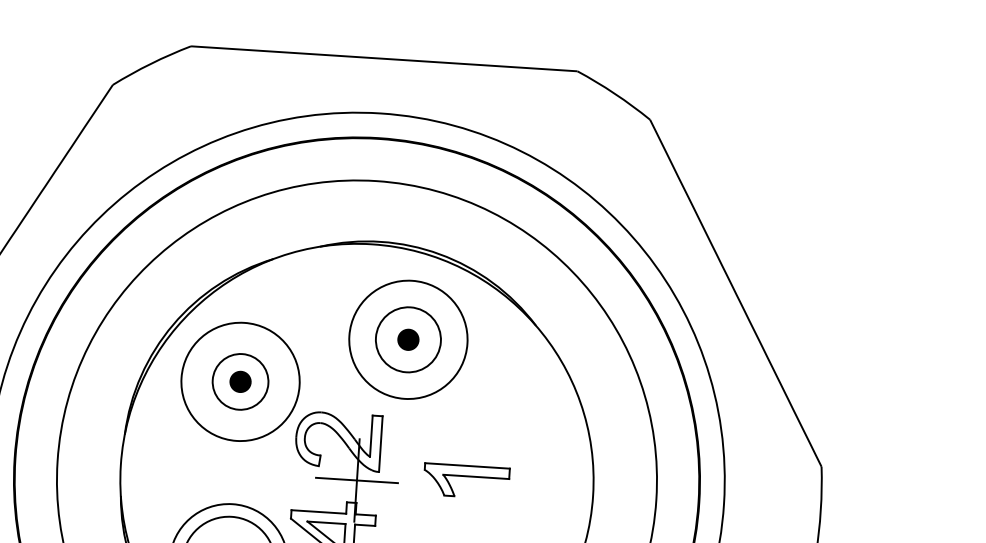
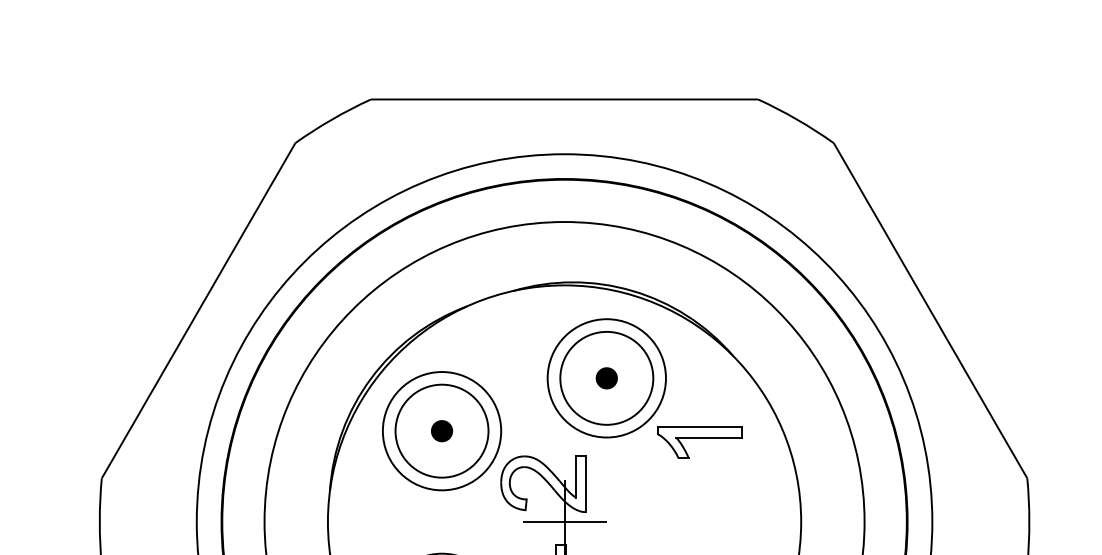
circle: (408, 338) -> (606, 377), size x1.43
circle: (240, 381) -> (441, 430), size x1.67
part: (466, 481) -> (699, 442), moved

